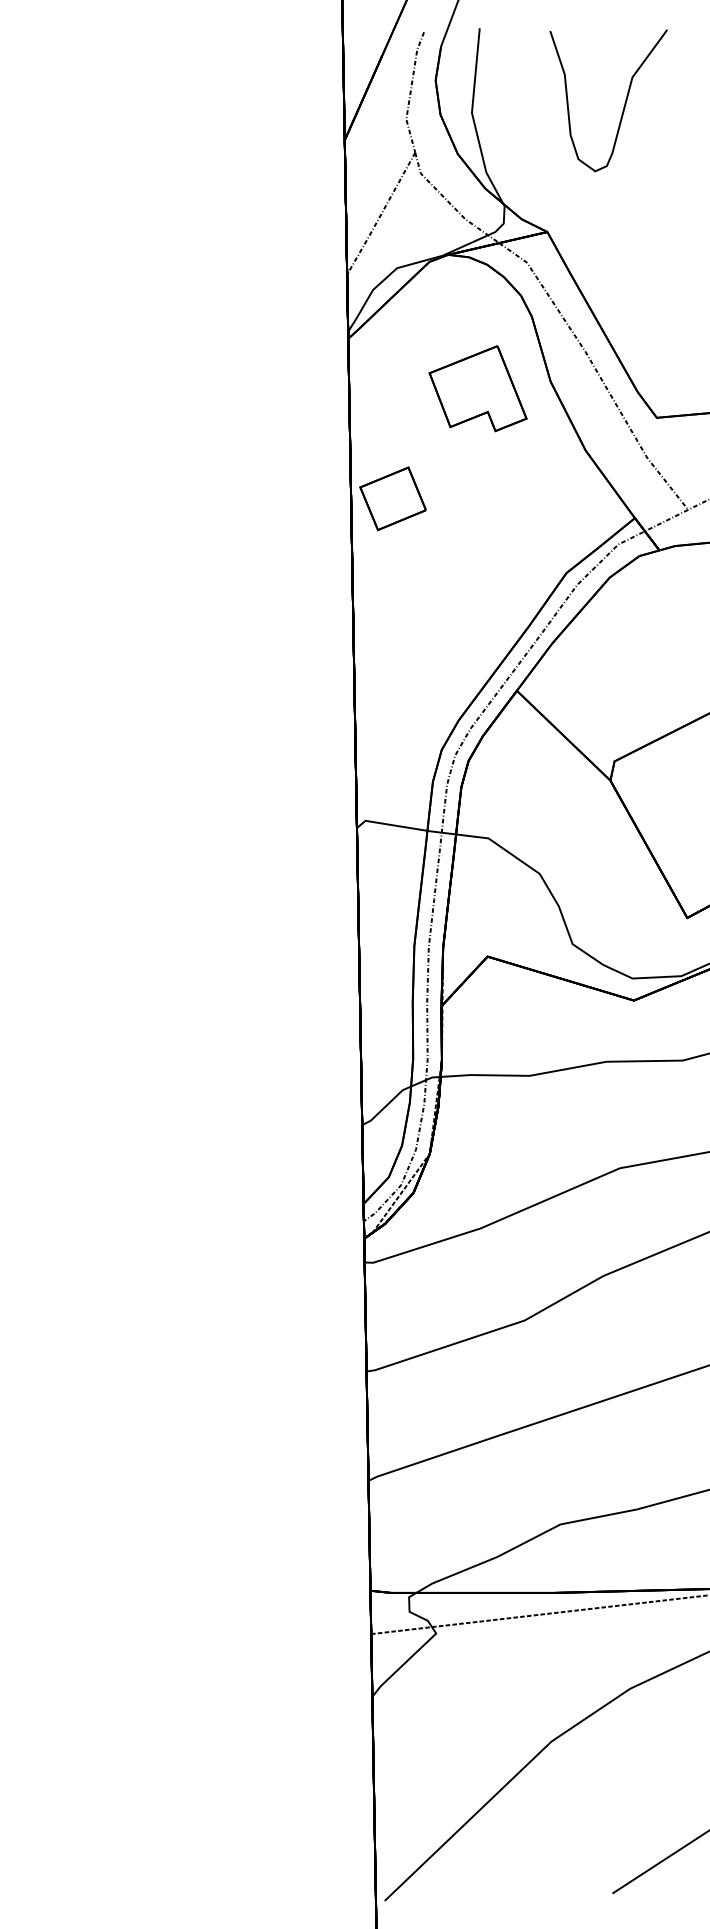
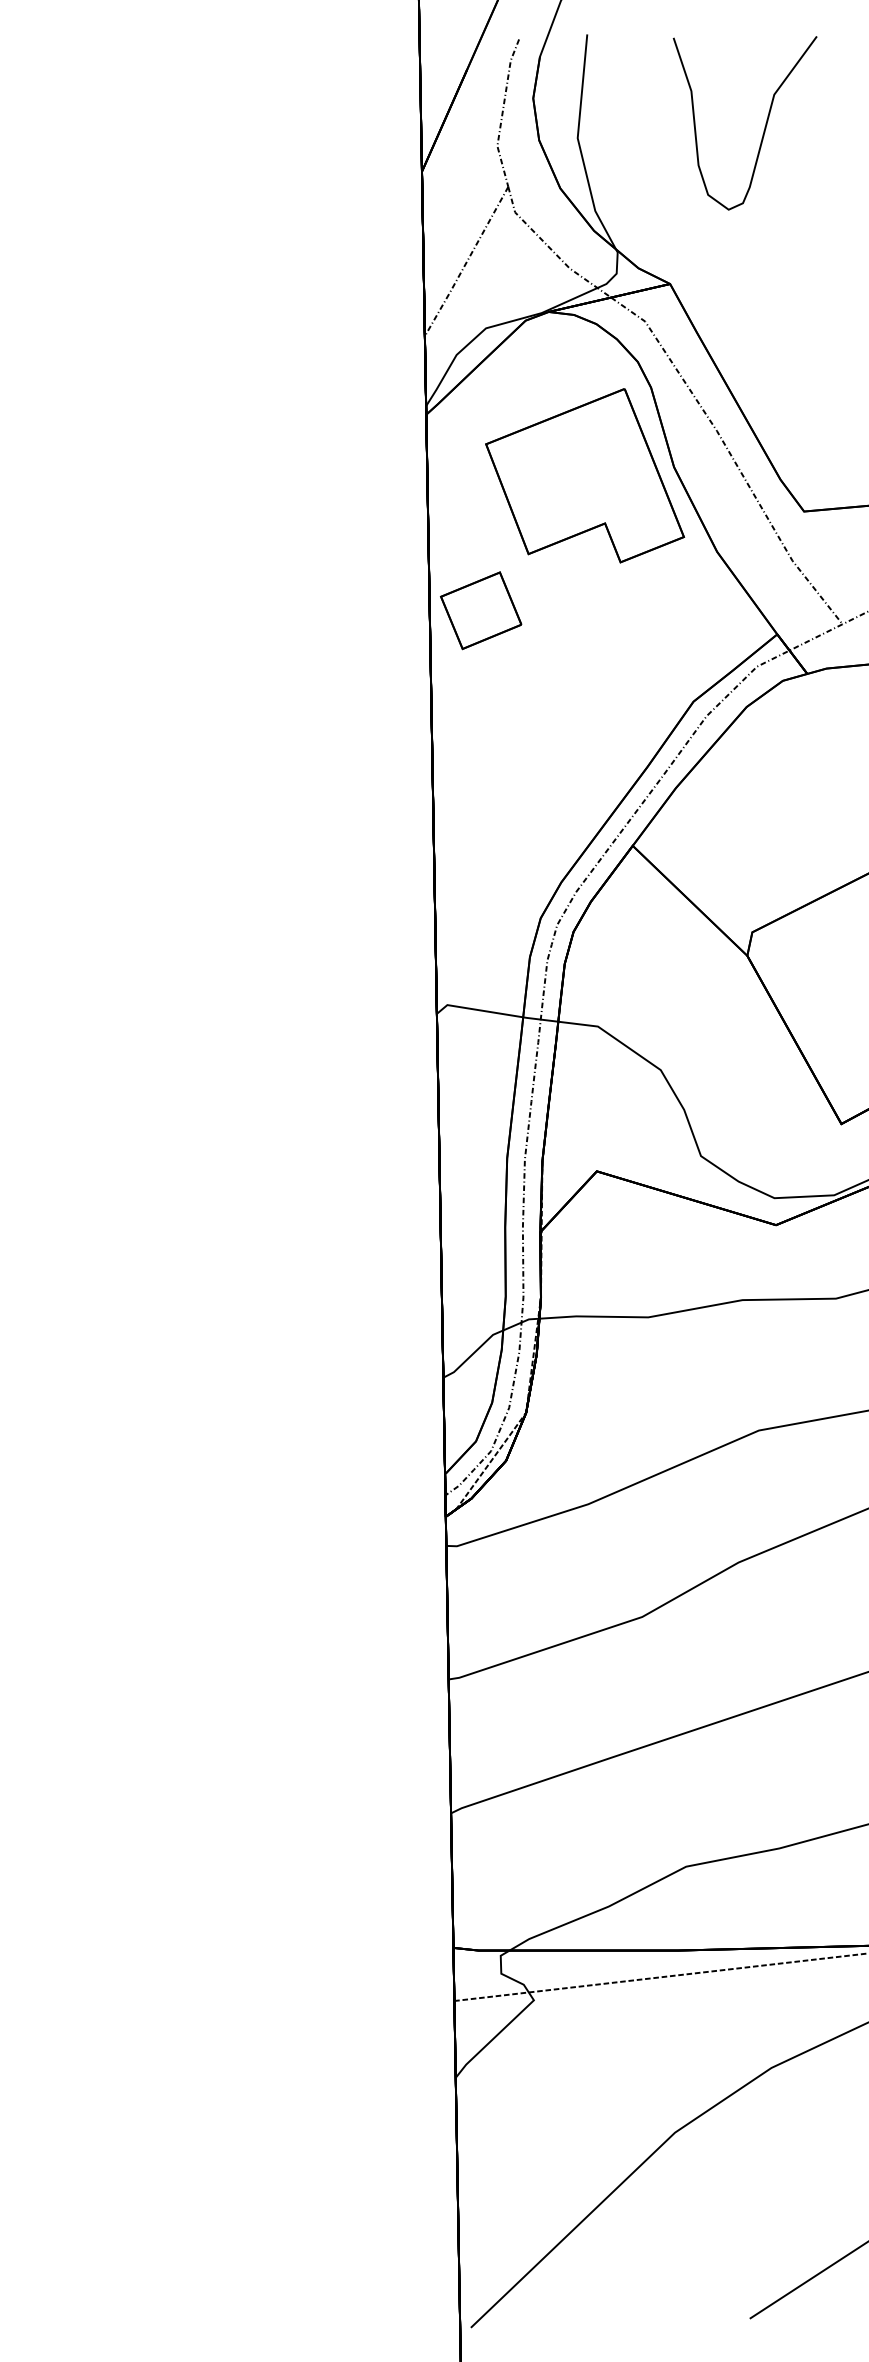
part: (478, 388) -> (585, 475), size x1.67

